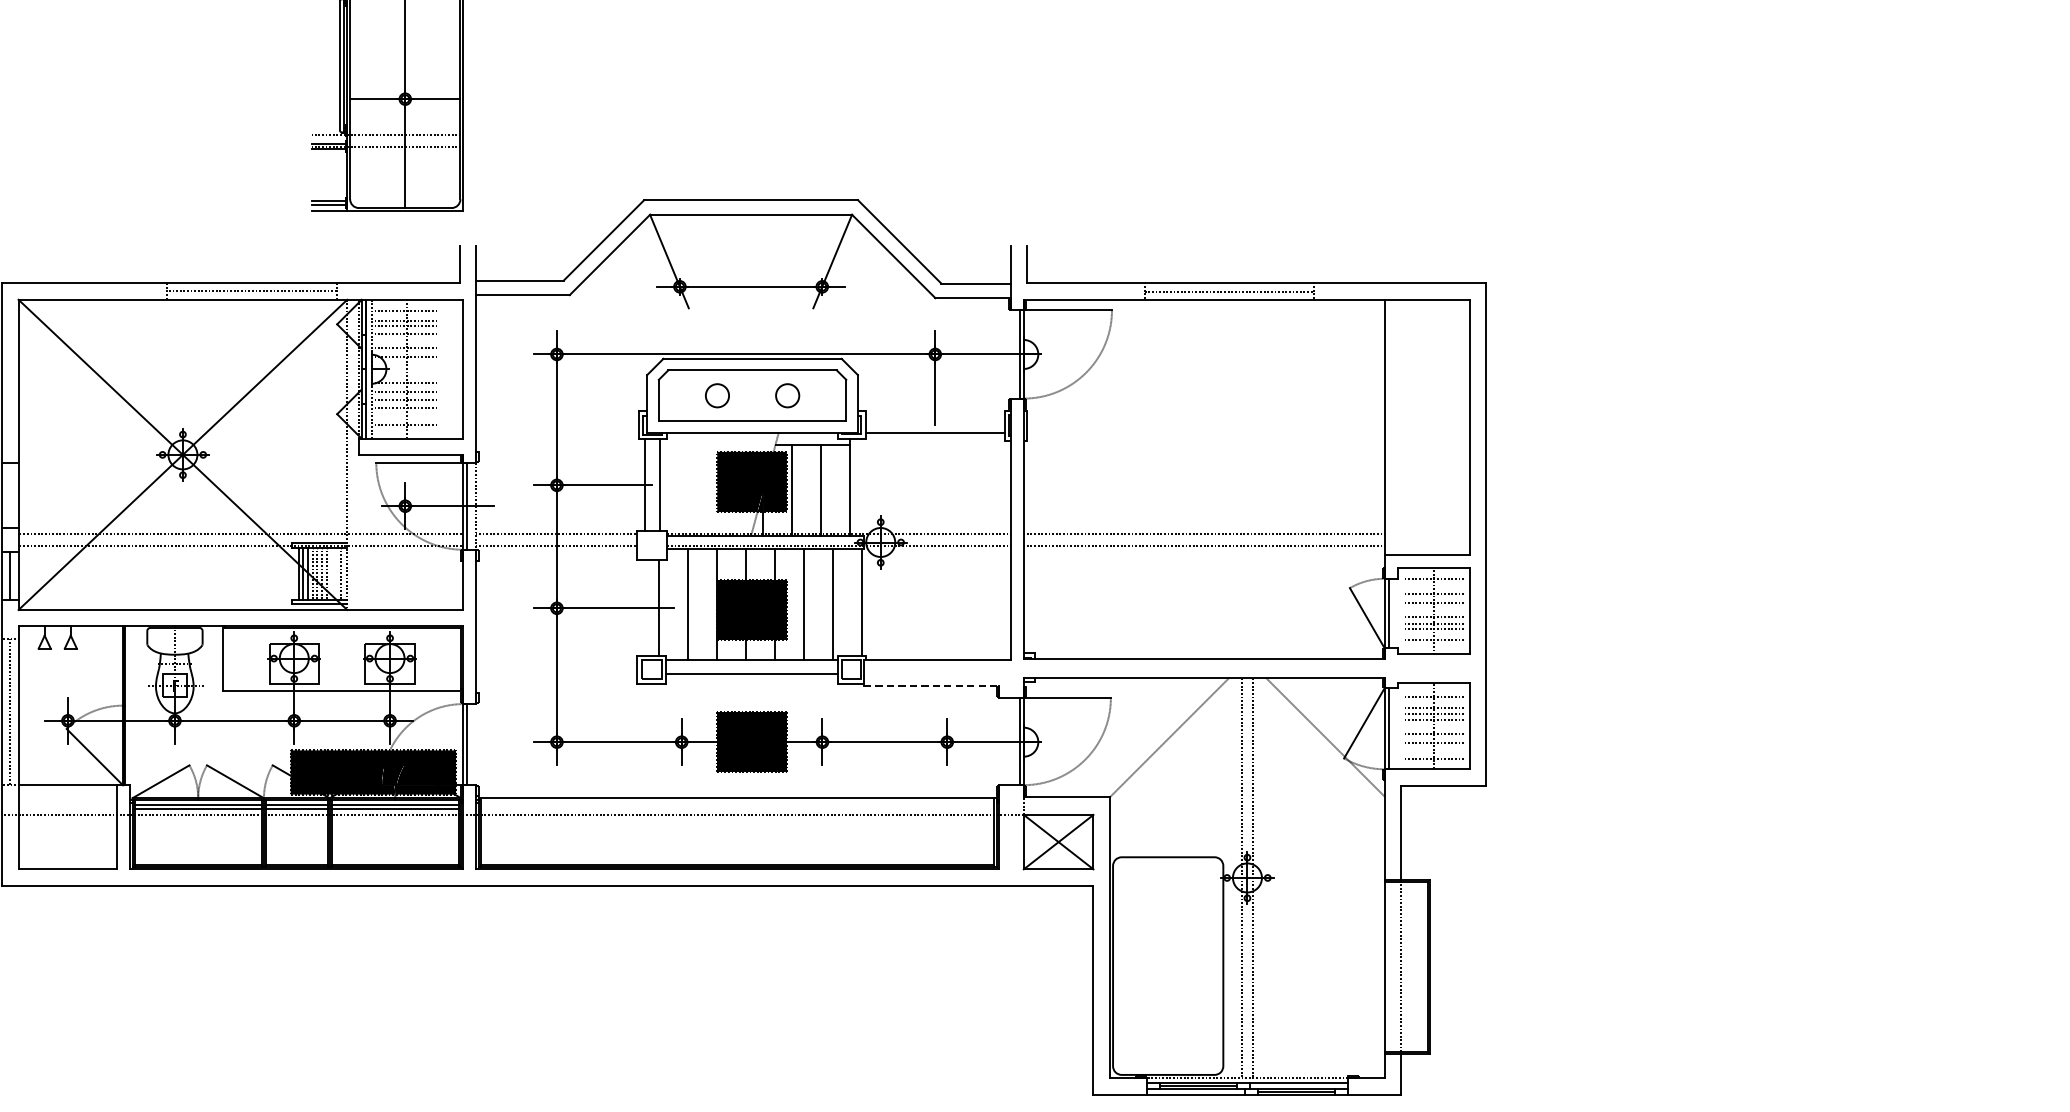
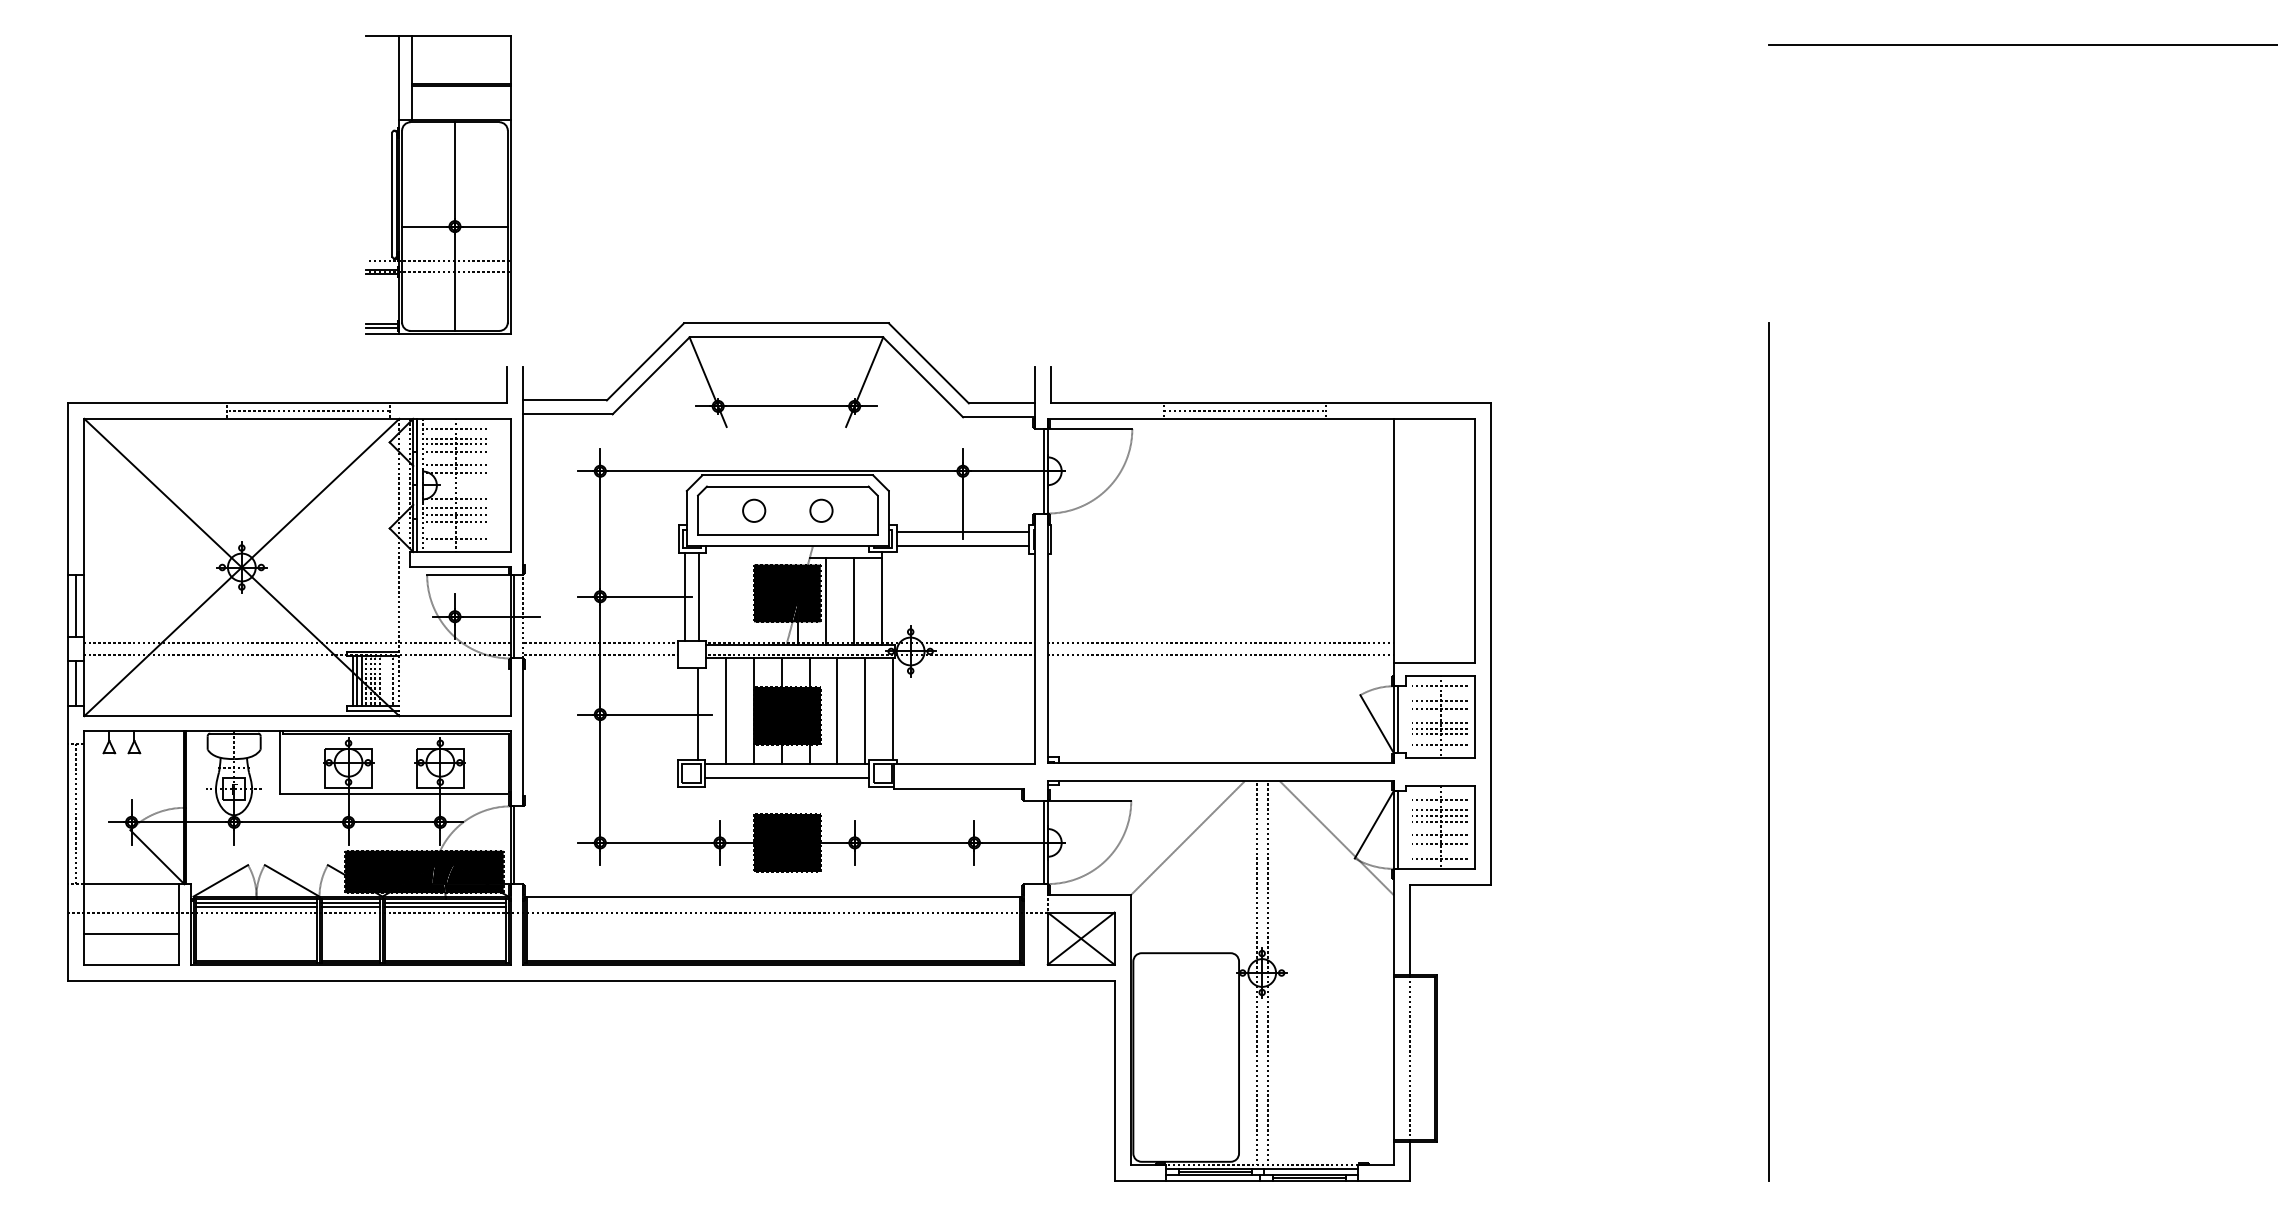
line: (934, 418) -> (962, 532), added
line: (10, 495) -> (76, 606), added
line: (1776, 646) -> (1769, 751), added
line: (931, 686) -> (959, 789), dashed -> solid
line: (67, 837) -> (131, 934), added

